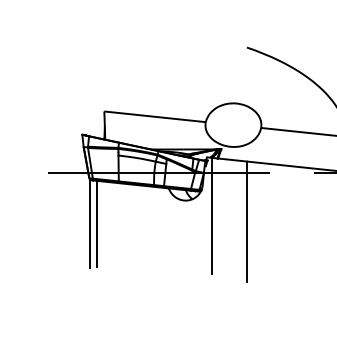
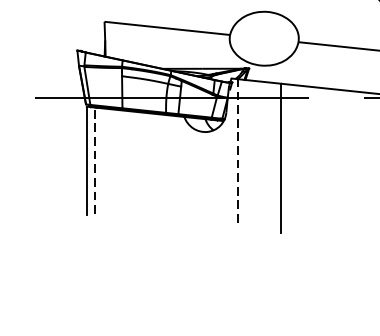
line: (212, 215) -> (238, 150), solid -> dashed
line: (96, 223) -> (94, 160), solid -> dashed

